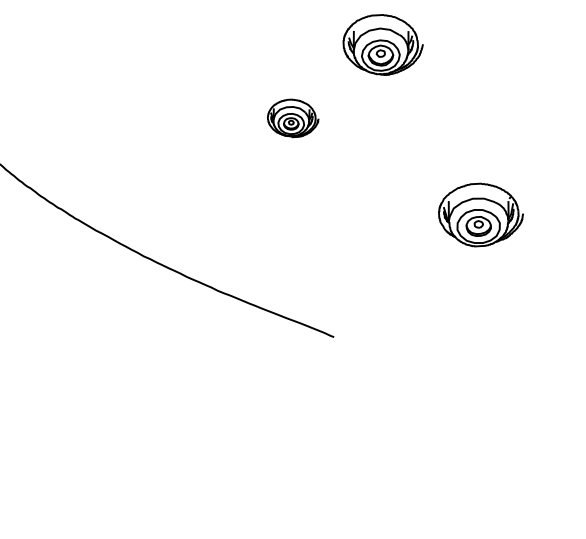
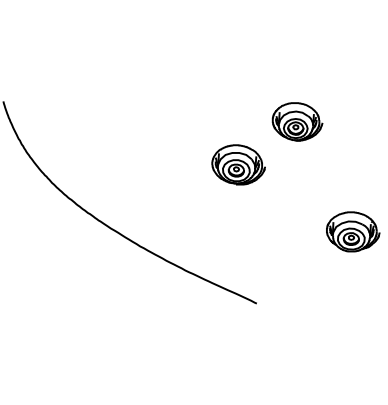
part: (292, 117) -> (238, 164), size x1.67

